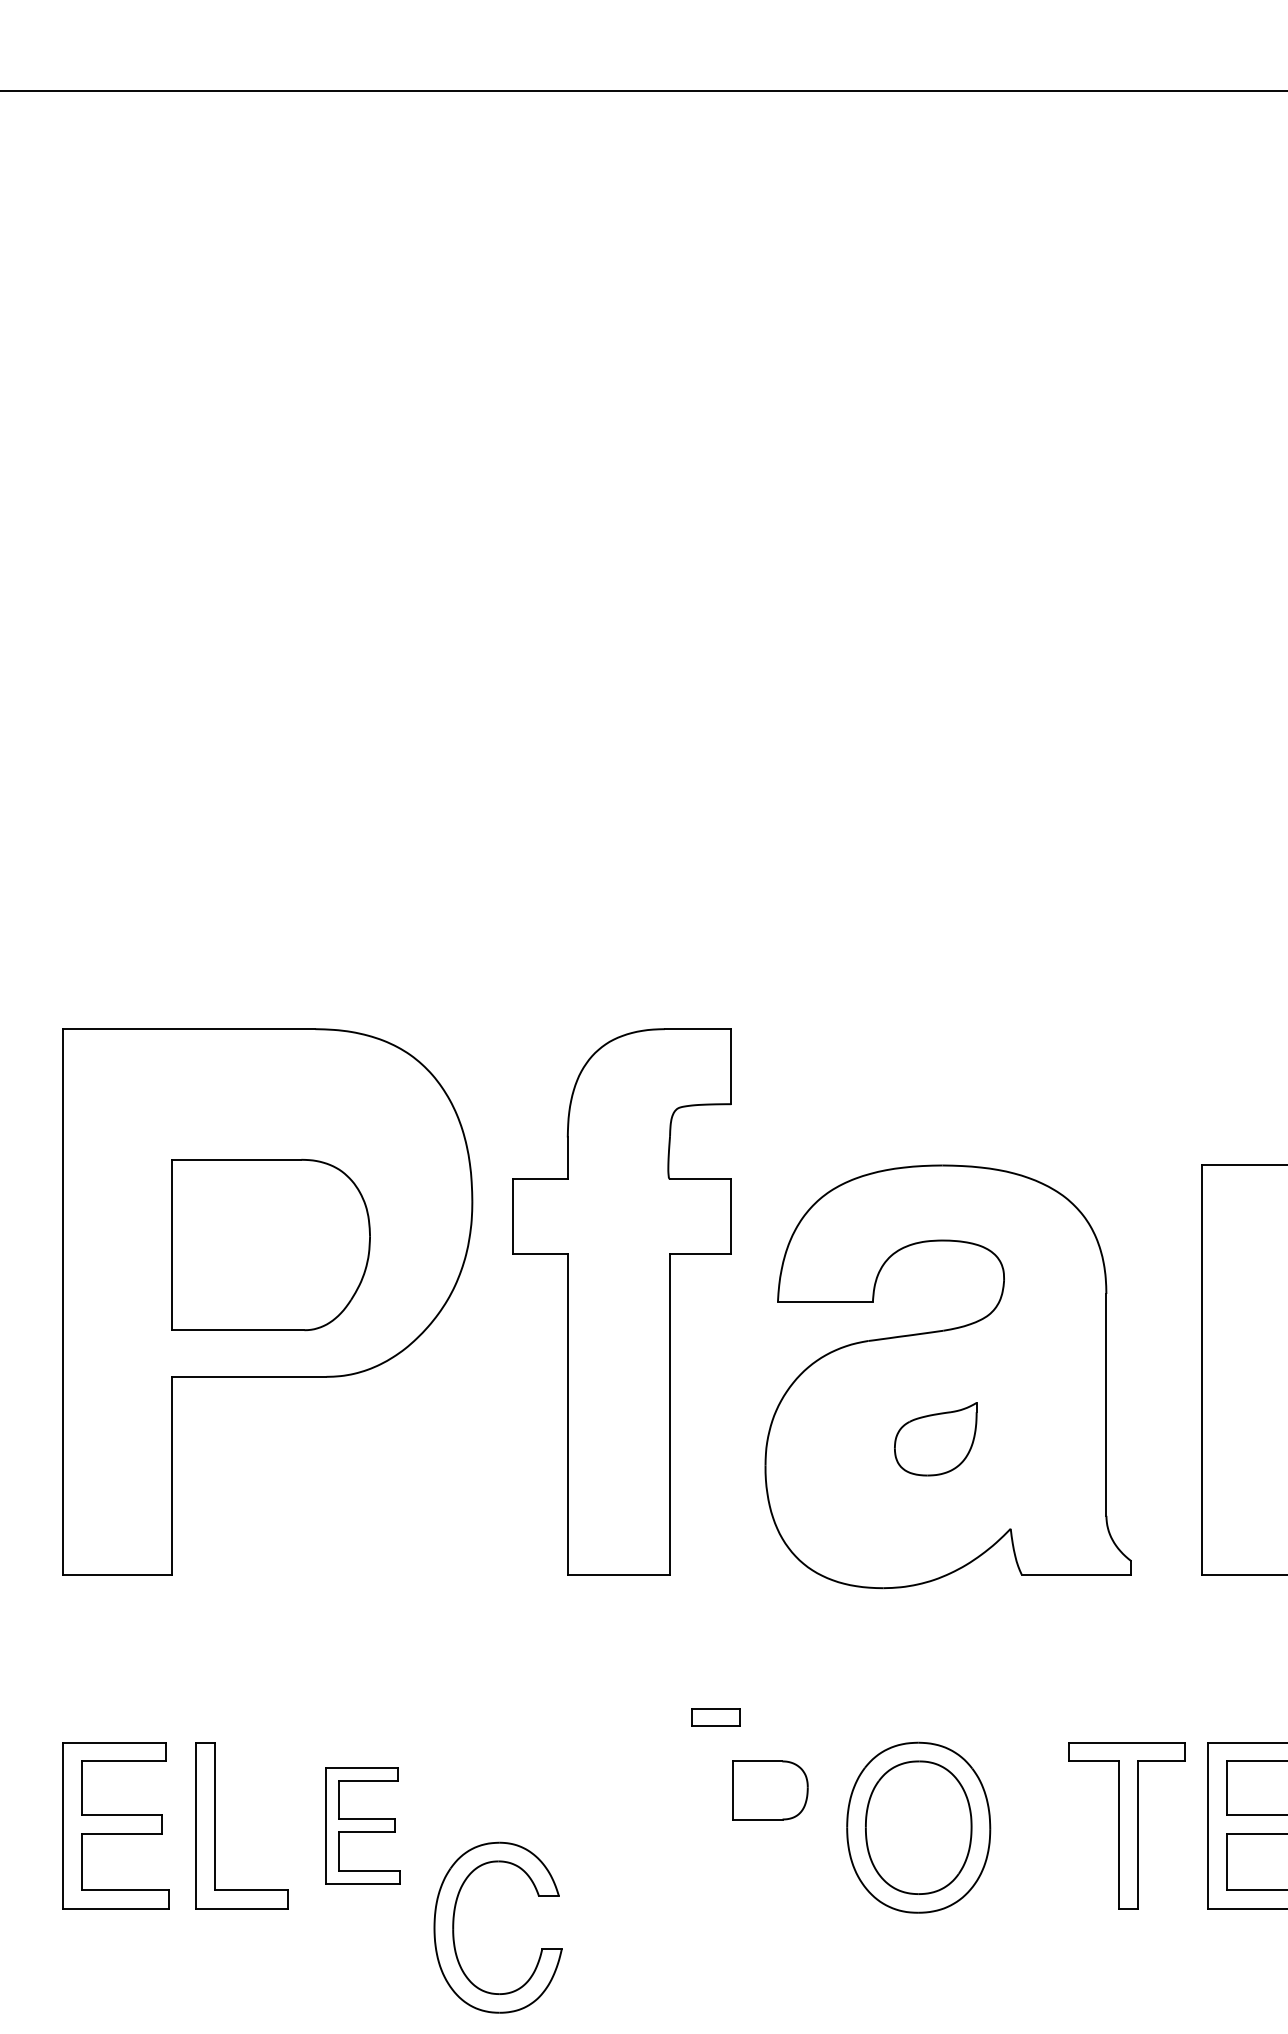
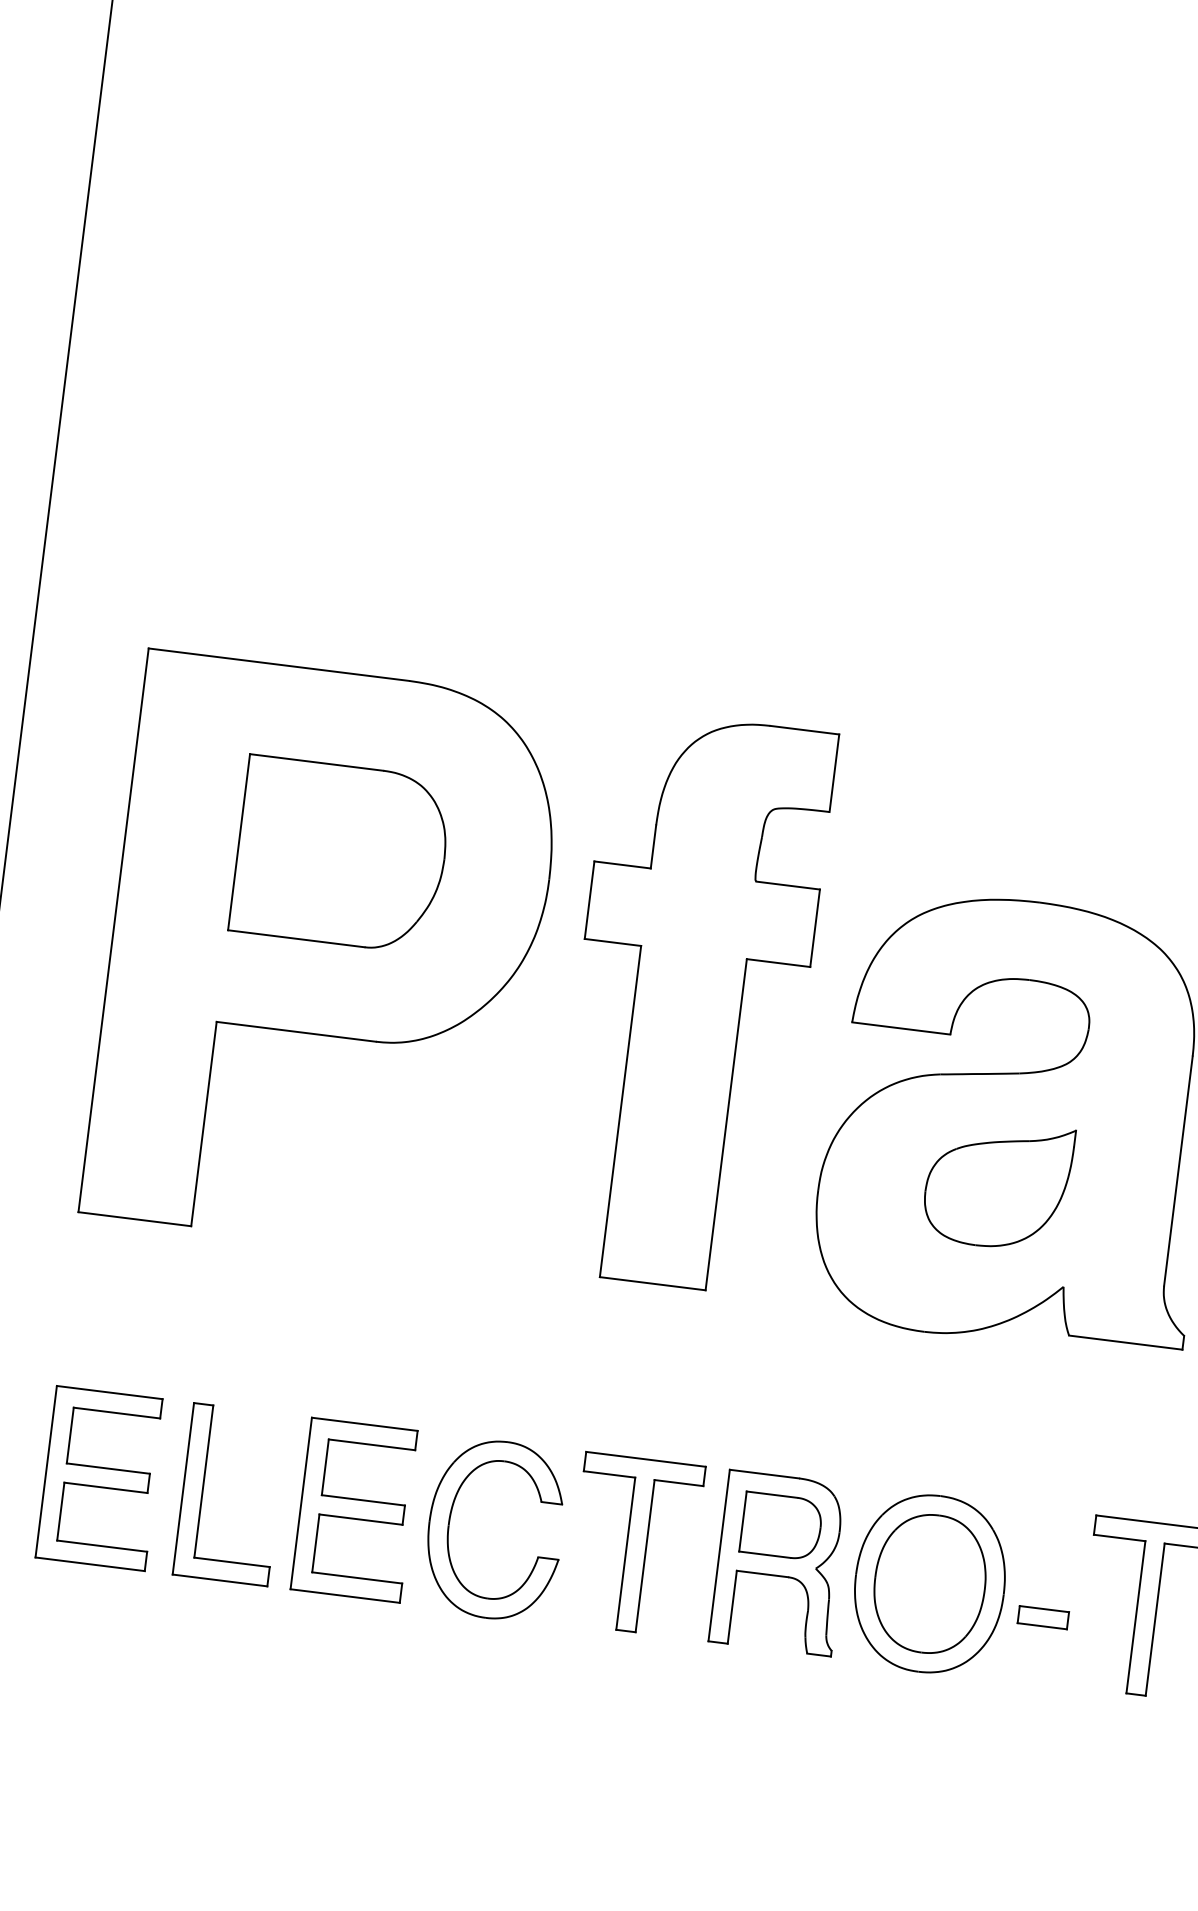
part: (270, 1244) -> (340, 854), moved
part: (935, 1439) -> (997, 1184), size x1.67
part: (715, 1717) -> (1043, 1617), moved
part: (362, 1825) -> (355, 1510), size x1.43
part: (633, 1825) -> (635, 1544), added
part: (773, 1825) -> (780, 1562), added
part: (454, 1927) -> (450, 1523), moved

